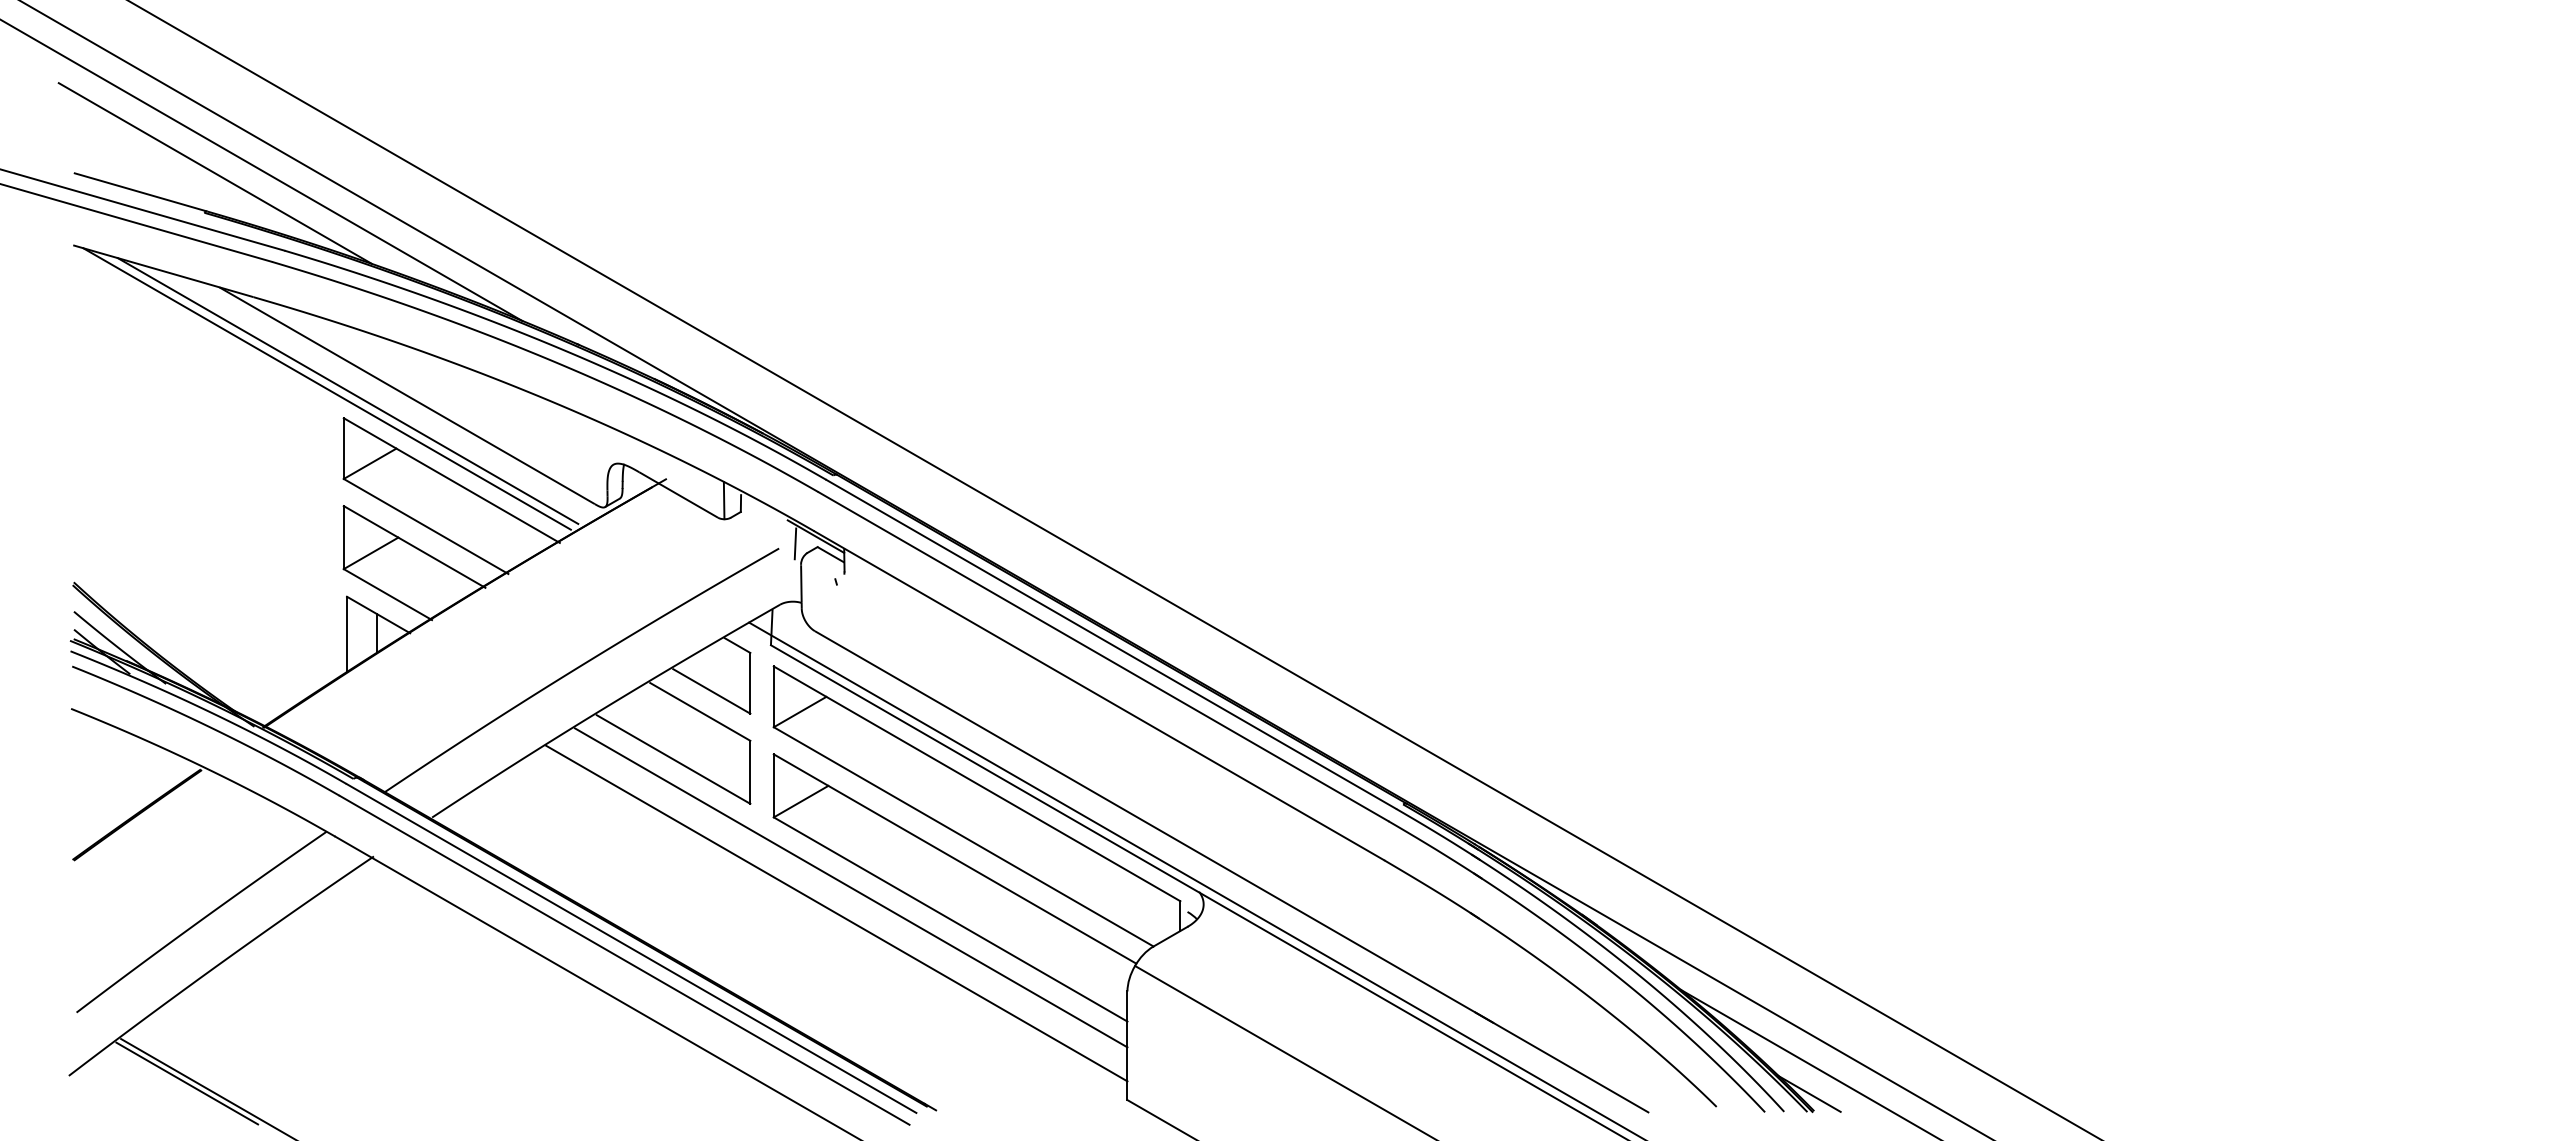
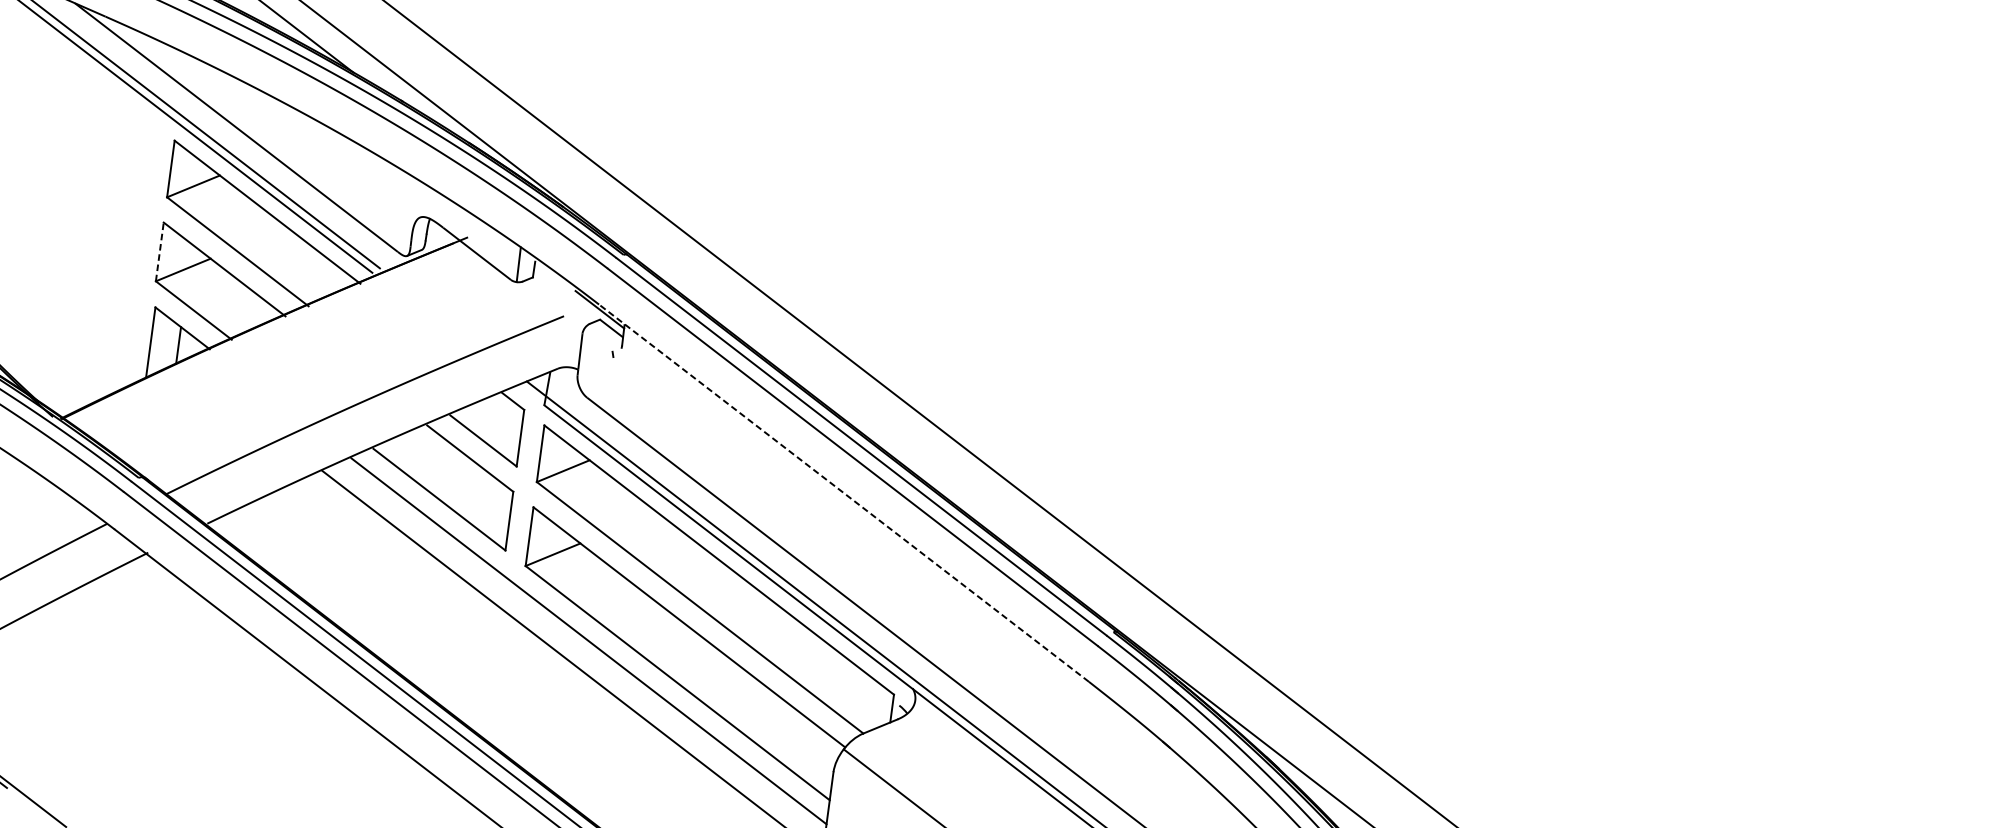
line: (343, 537) -> (159, 251), solid -> dashed
line: (795, 543) -> (579, 313), removed
line: (1099, 695) -> (844, 492), solid -> dashed

